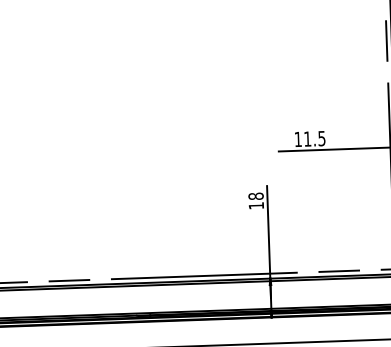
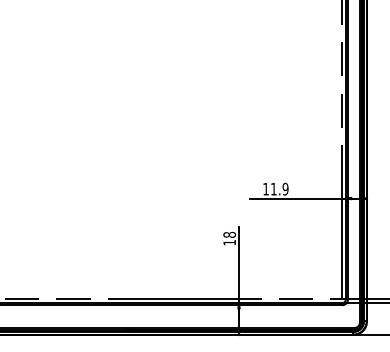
text: (321, 137) -> (285, 188), 11.5 -> 11.9

